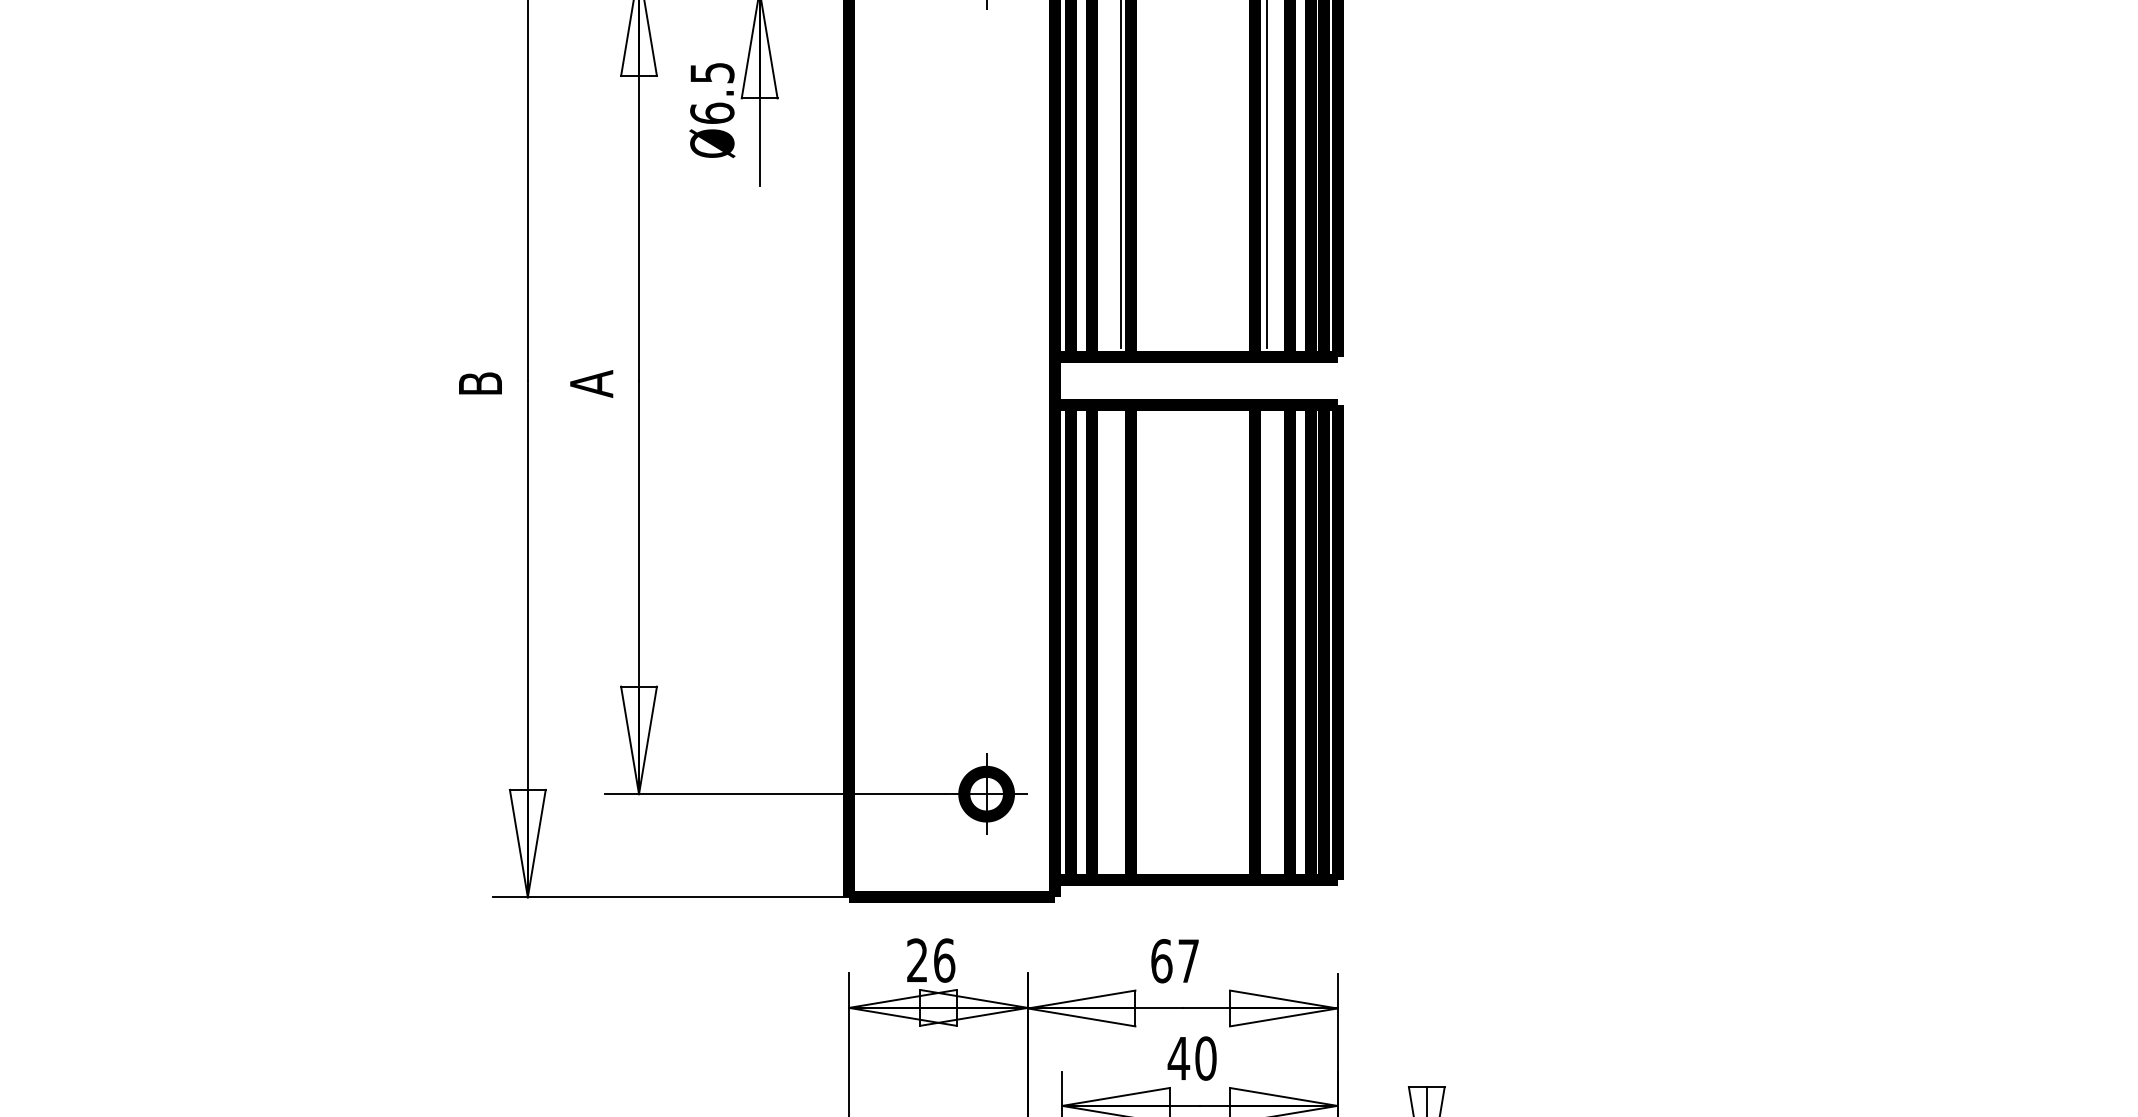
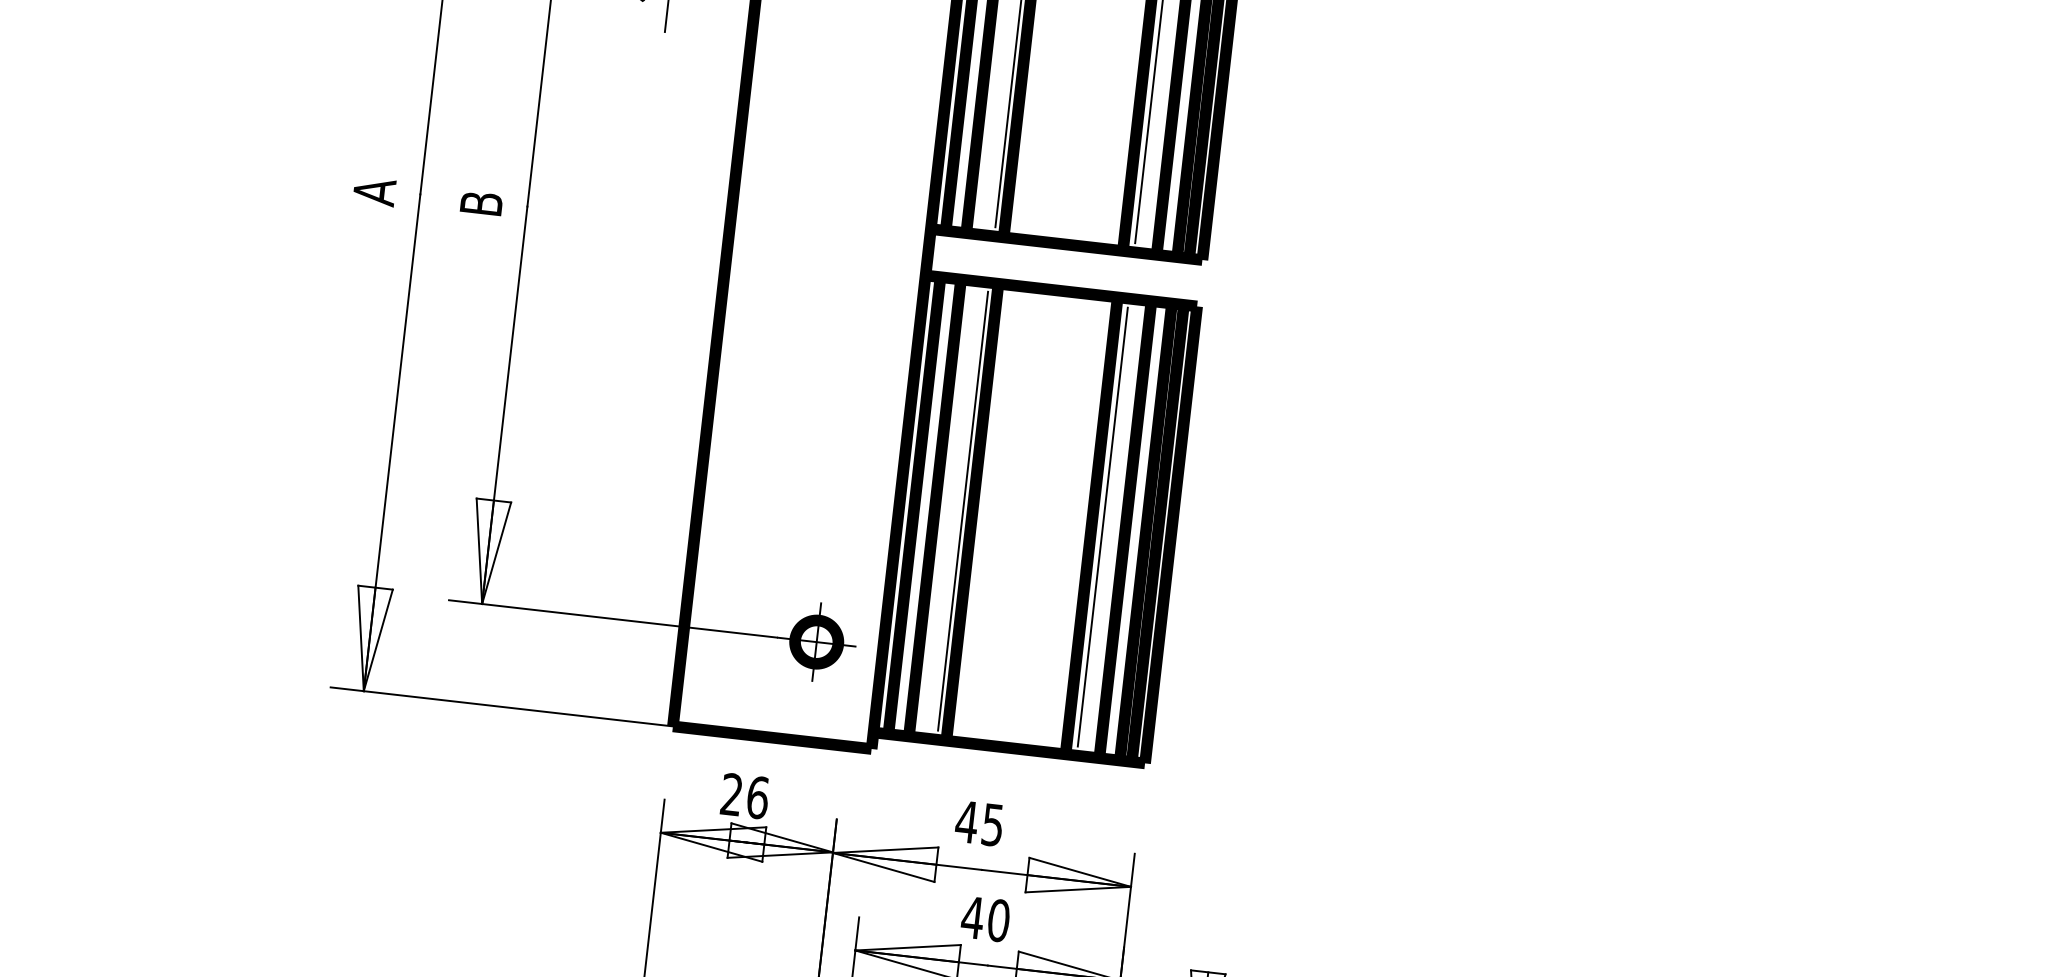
text: (480, 383) -> (374, 191), B -> A
text: (591, 383) -> (481, 203), A -> B
line: (1121, 642) -> (963, 510), added
line: (1266, 642) -> (1102, 526), added
text: (1174, 961) -> (979, 823), 67 -> 45

